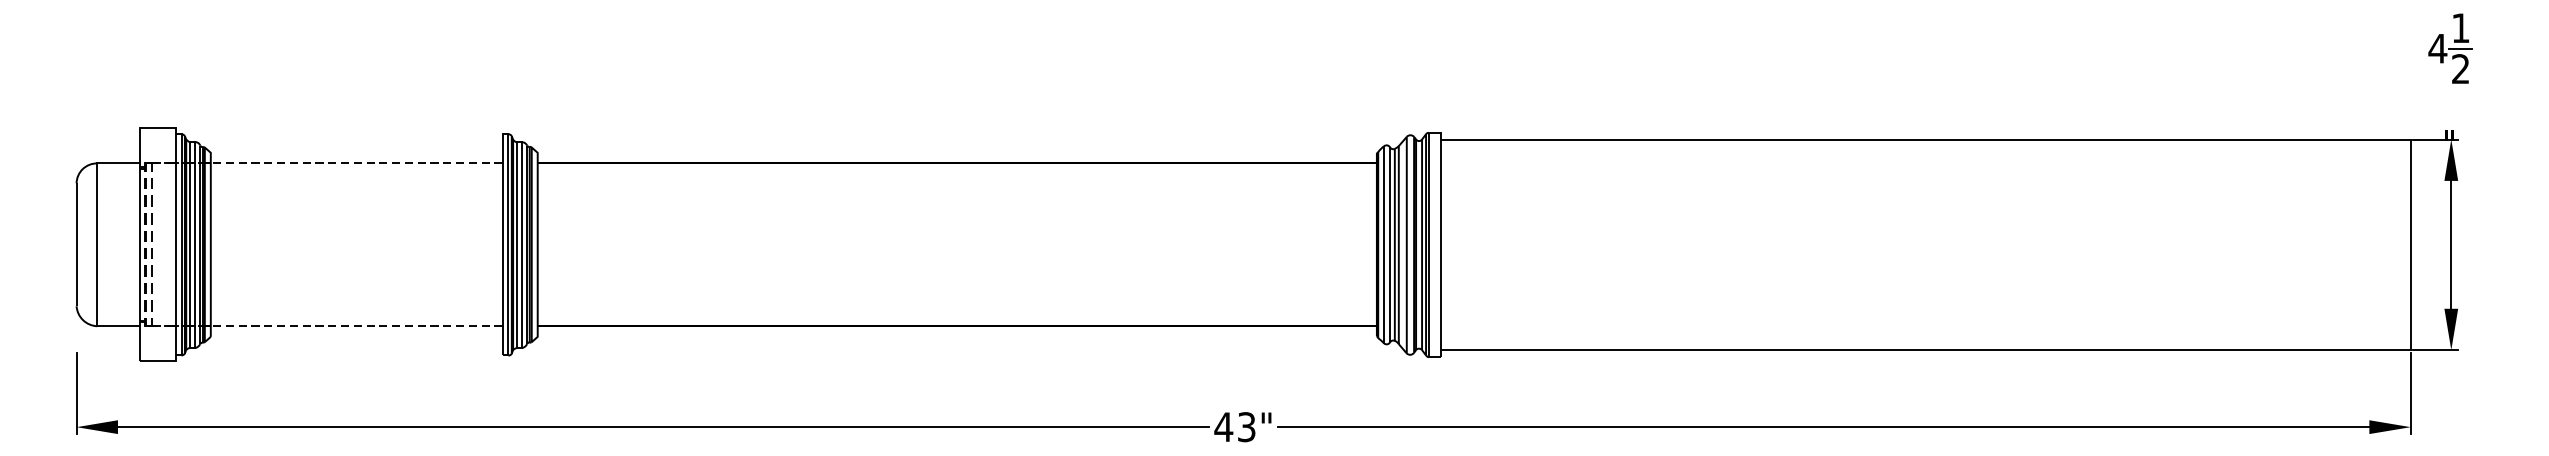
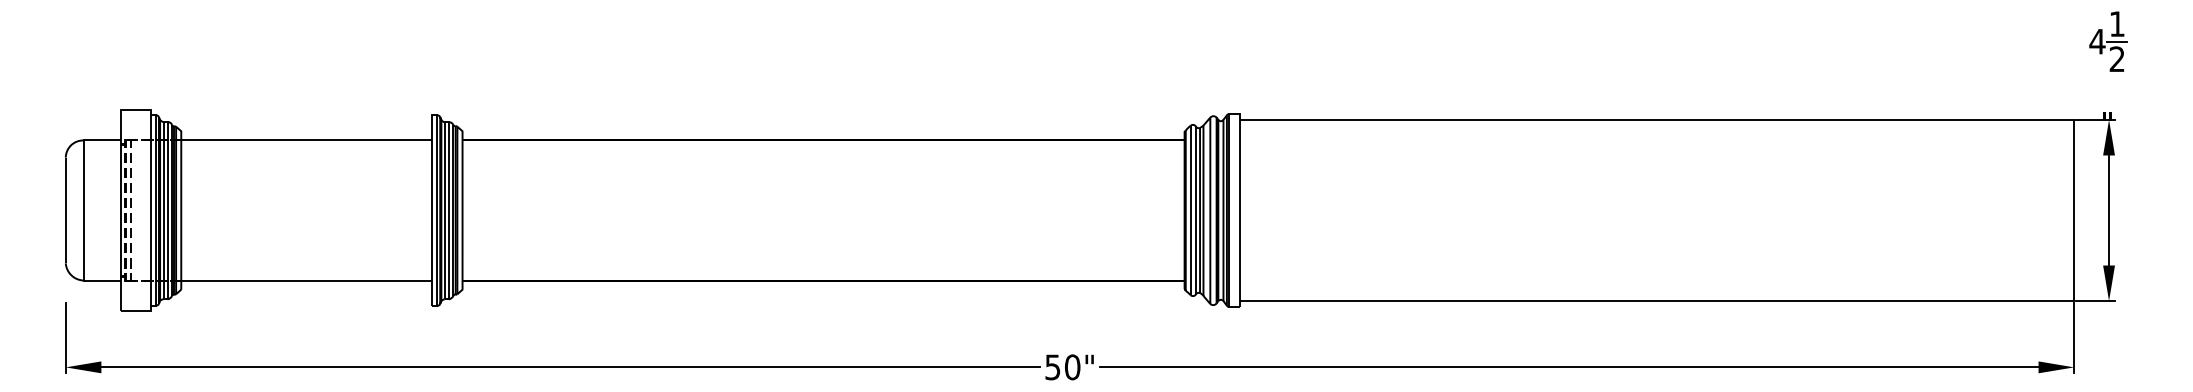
line: (356, 163) -> (306, 140), dashed -> solid
line: (356, 326) -> (306, 280), dashed -> solid
text: (1234, 427) -> (1062, 367), 43" -> 50"

